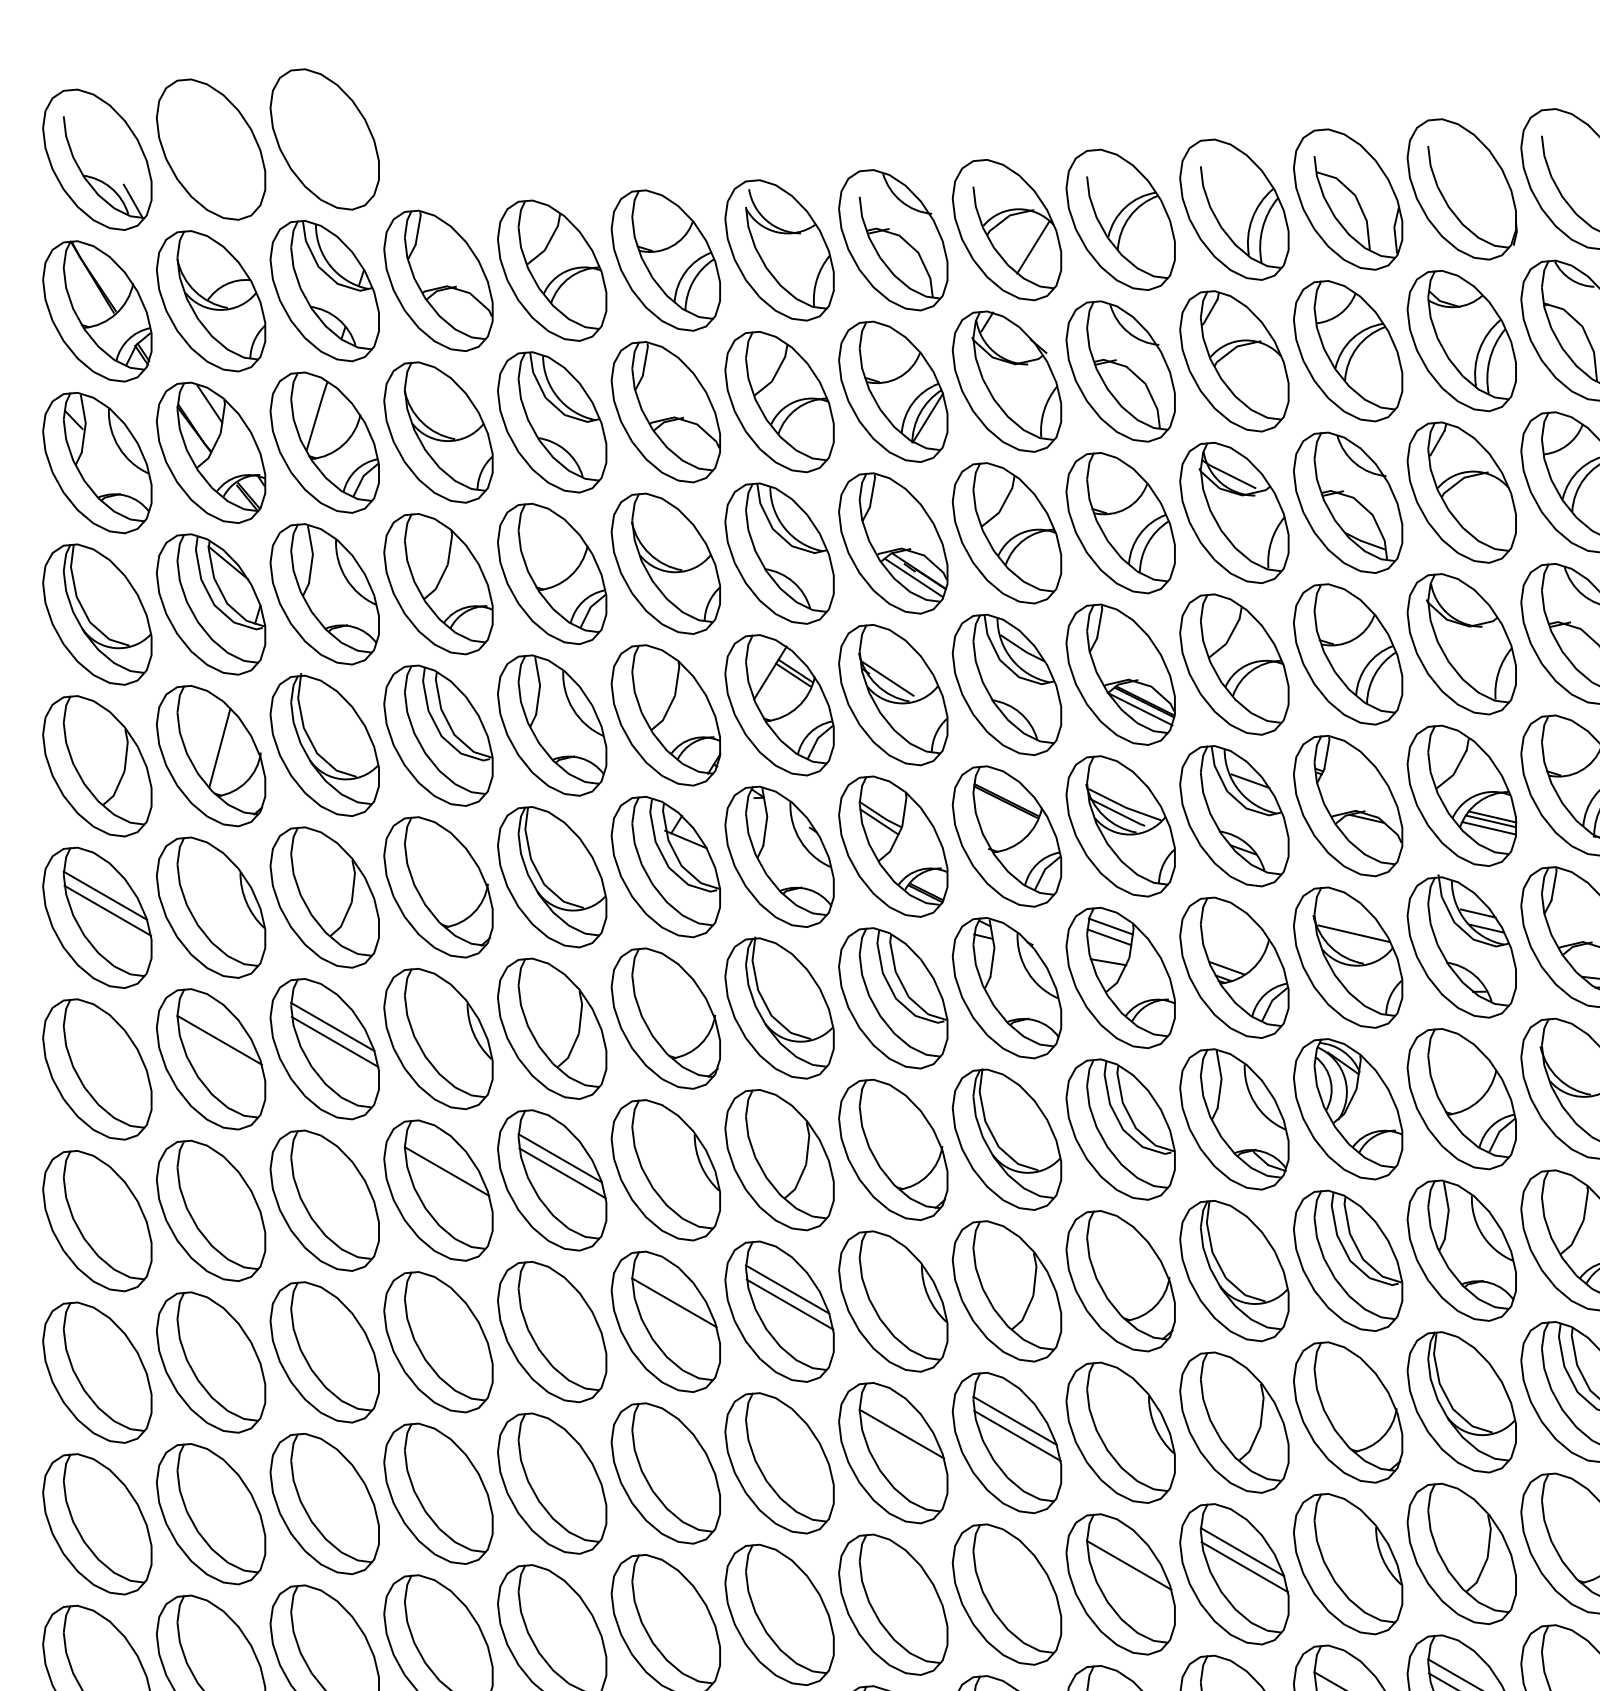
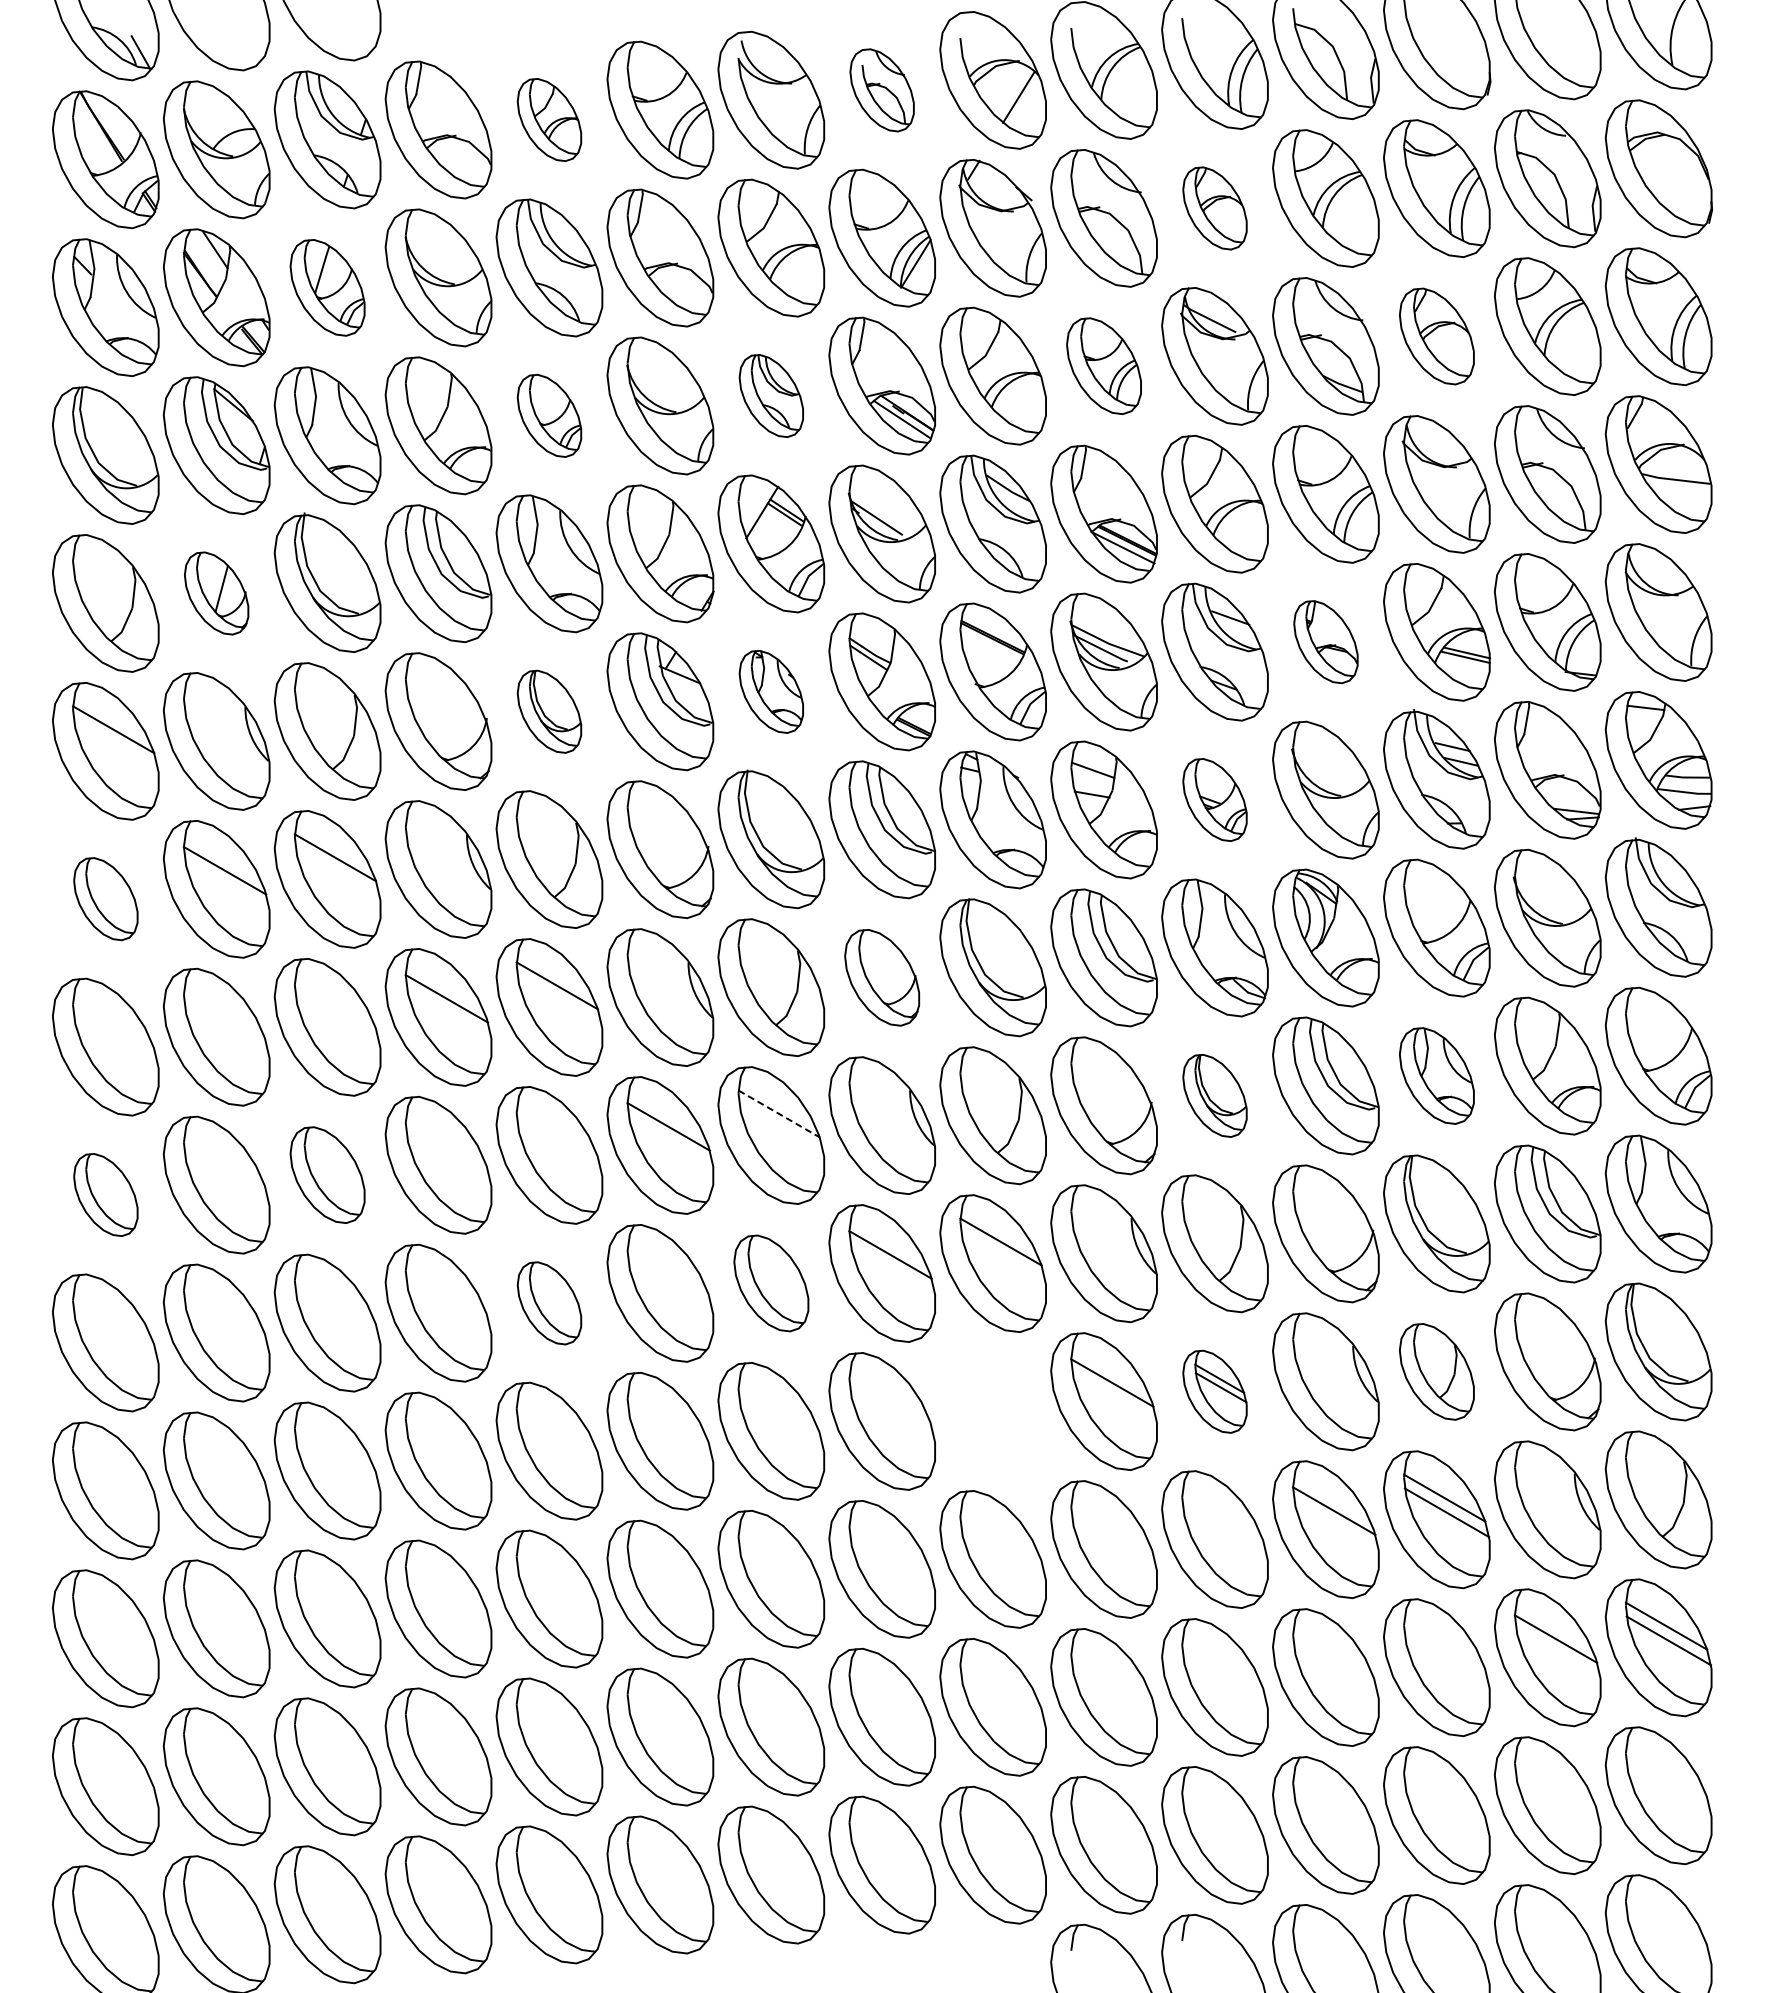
part: (892, 240) -> (881, 90), size x0.6
part: (552, 270) -> (549, 119), size x0.6
part: (1233, 361) -> (1214, 208), size x0.6
part: (324, 442) -> (327, 287), size x0.7
part: (1461, 492) -> (1436, 336), size x0.7
part: (1120, 522) -> (1103, 365), size x0.7
part: (779, 553) -> (771, 395), size x0.6
part: (552, 573) -> (549, 415), size x0.6
part: (210, 756) -> (216, 593), size x0.6
part: (1347, 805) -> (1325, 641), size x0.6
line: (1488, 827) -> (1462, 663), removed
part: (779, 856) -> (771, 691), size x0.6
part: (552, 877) -> (549, 711), size x0.6
line: (107, 910) -> (115, 744), removed
line: (1110, 926) -> (1094, 759), removed
line: (1353, 933) -> (1331, 766), removed
part: (1233, 967) -> (1214, 799), size x0.6
line: (334, 1042) -> (337, 872), removed
part: (97, 1068) -> (105, 898), size x0.6
part: (892, 1149) -> (881, 977), size x0.7
line: (562, 1173) -> (559, 1000), removed
part: (1461, 1250) -> (1436, 1075), size x0.7
part: (1233, 1270) -> (1214, 1095), size x0.6
line: (787, 1289) -> (779, 1113), solid -> dashed
line: (790, 1304) -> (781, 1128), removed
part: (324, 1351) -> (327, 1174), size x0.7
part: (97, 1372) -> (105, 1194), size x0.6
line: (1017, 1435) -> (1003, 1256), removed
part: (779, 1463) -> (771, 1283), size x0.7
part: (552, 1483) -> (549, 1303), size x0.6
part: (1461, 1553) -> (1436, 1371), size x0.7
part: (1233, 1574) -> (1214, 1391), size x0.6
part: (1006, 1594) -> (992, 1411), removed

